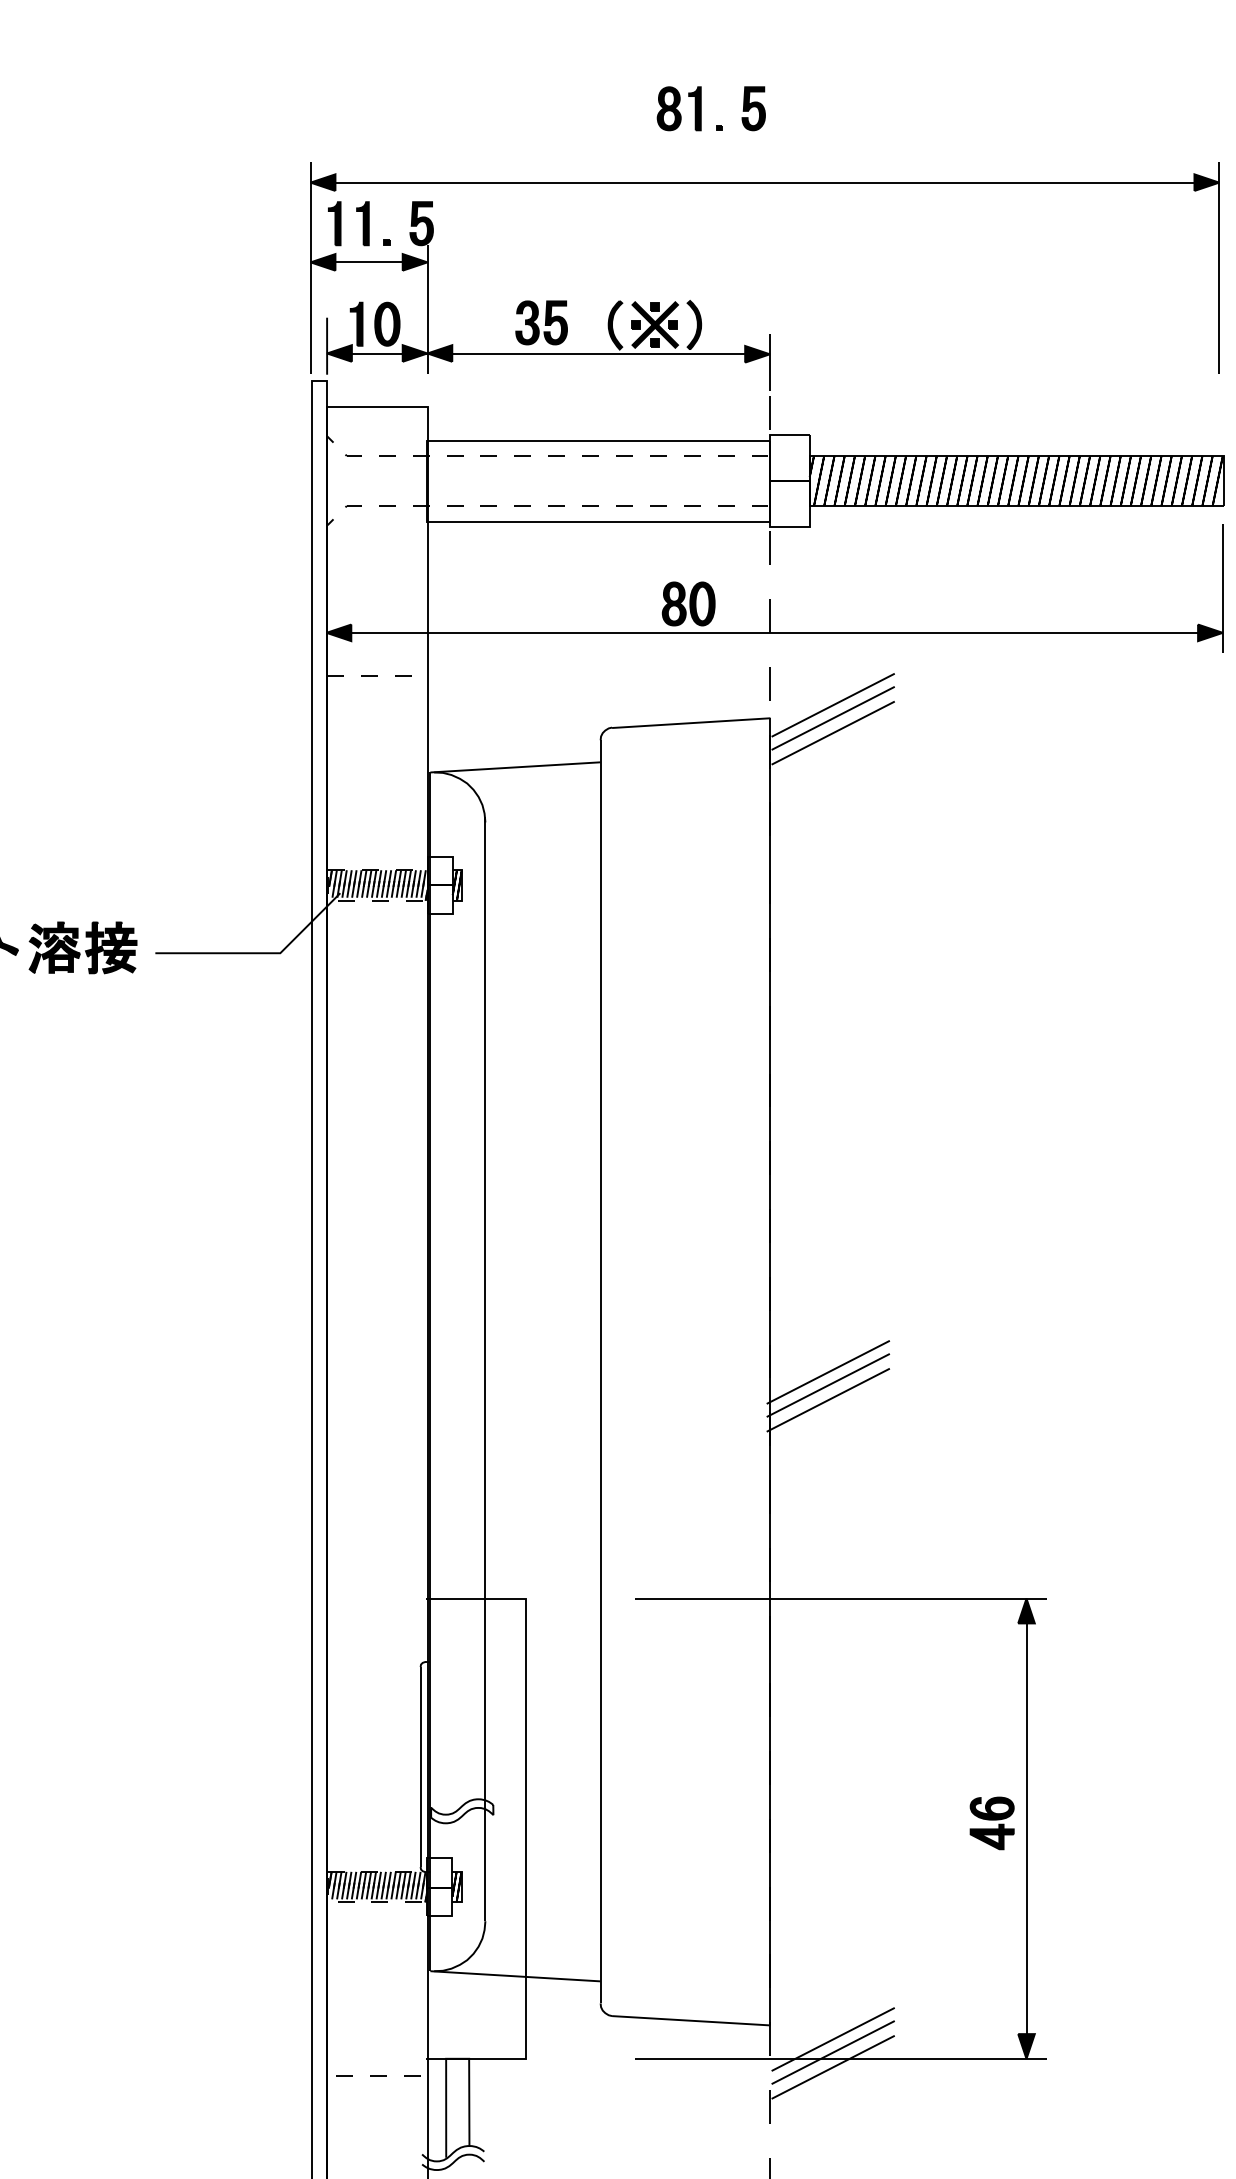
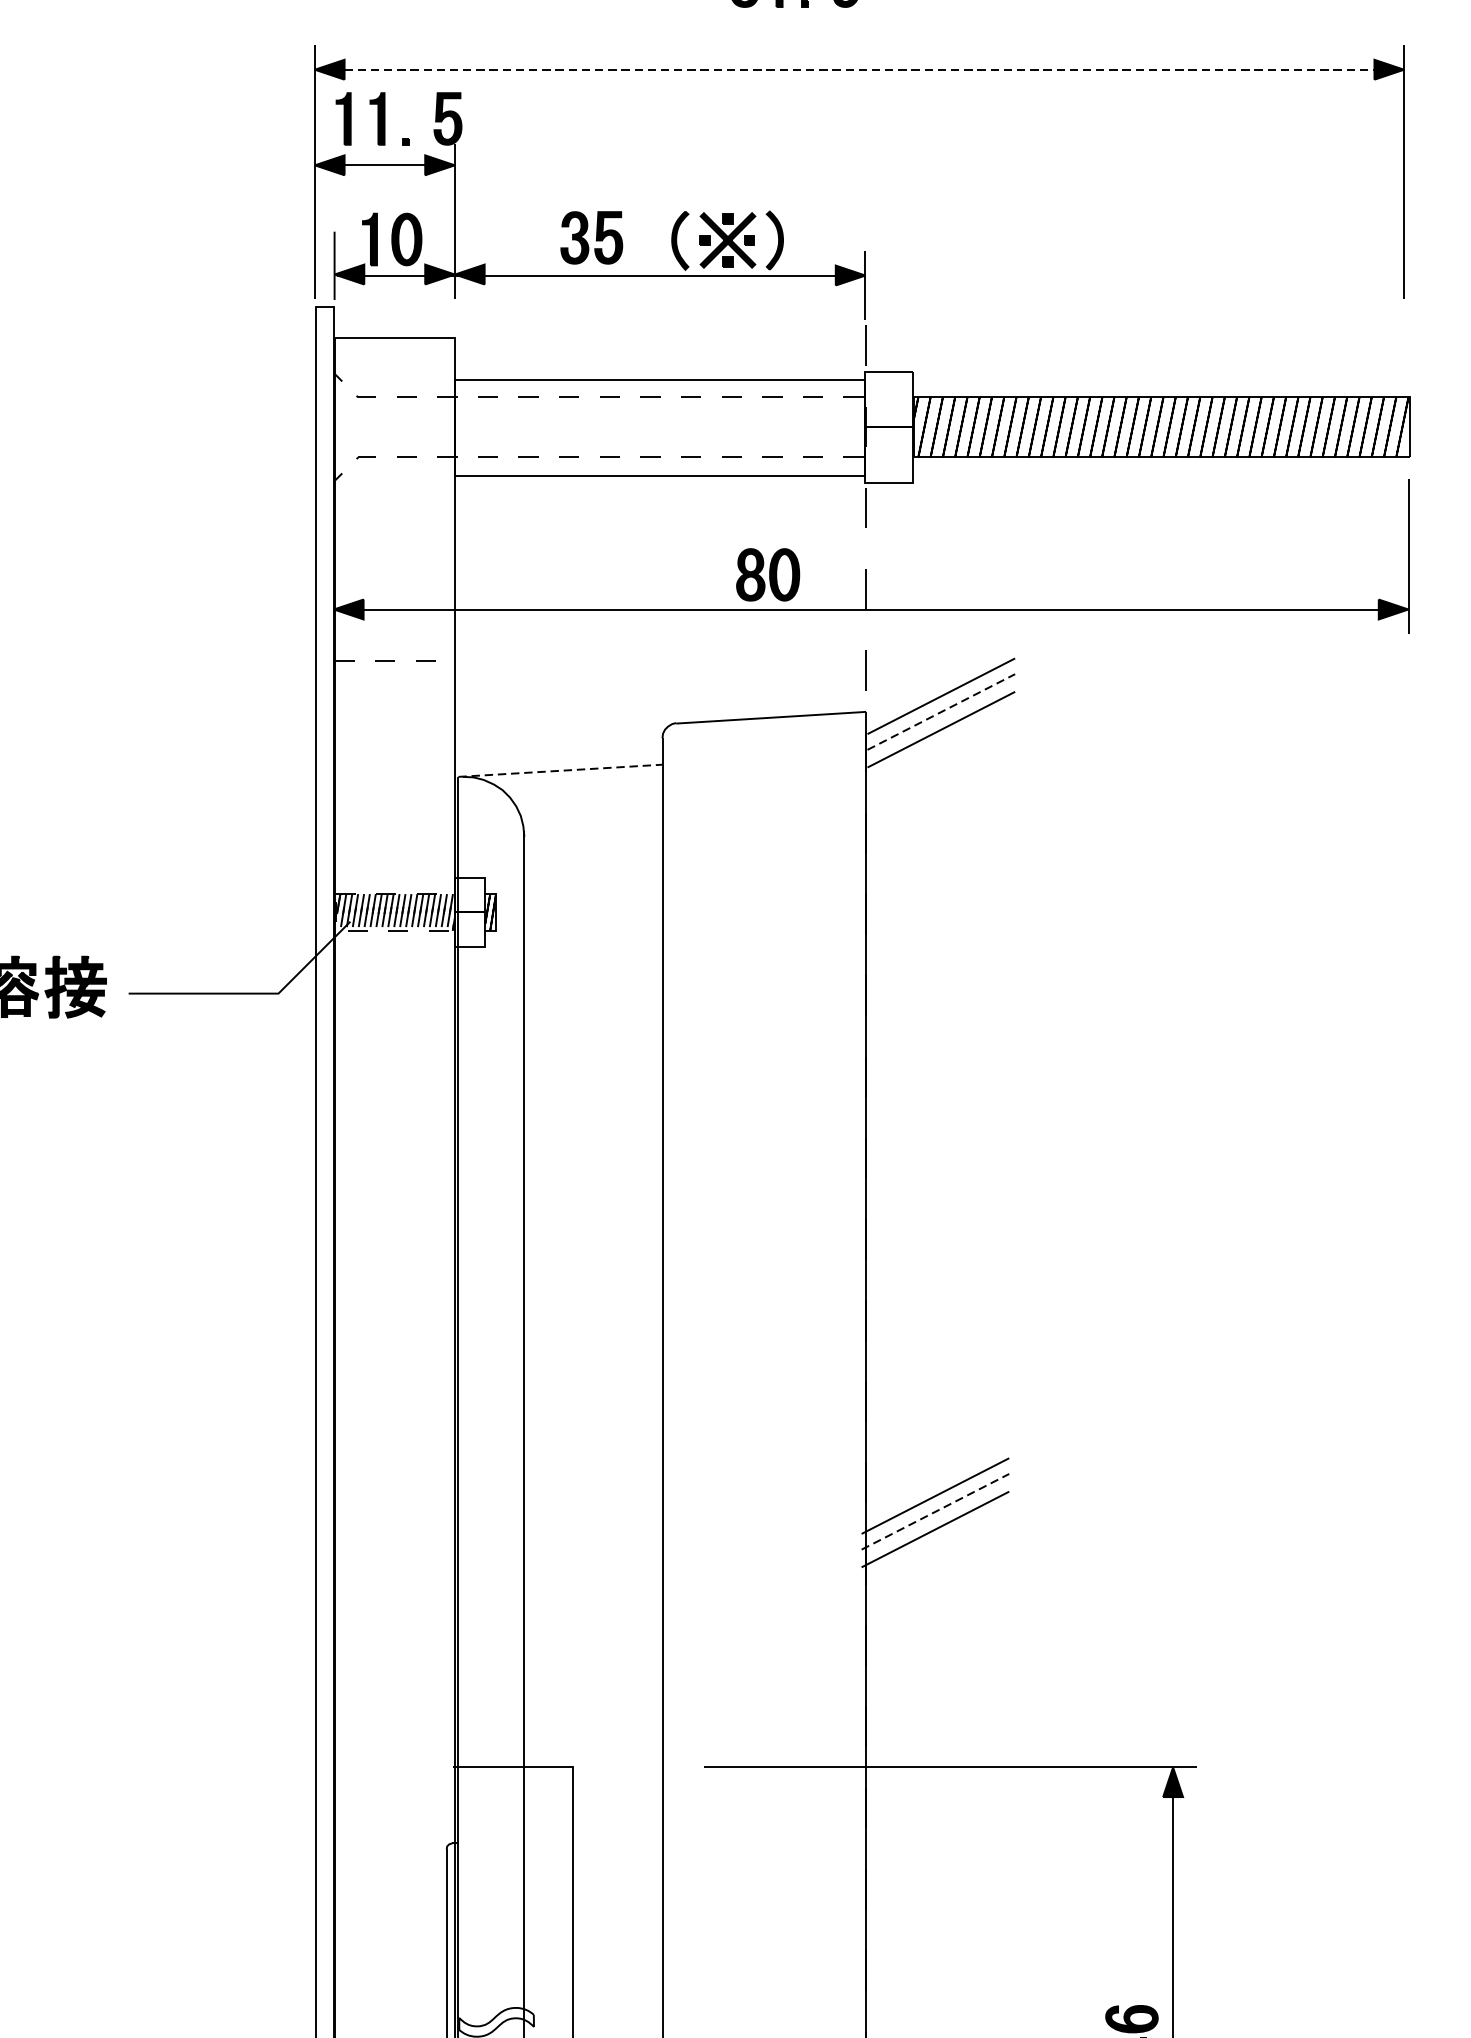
line: (765, 182) -> (860, 69), solid -> dashed
line: (833, 718) -> (941, 712), solid -> dashed
line: (516, 767) -> (561, 770), solid -> dashed
line: (828, 1385) -> (935, 1511), solid -> dashed

